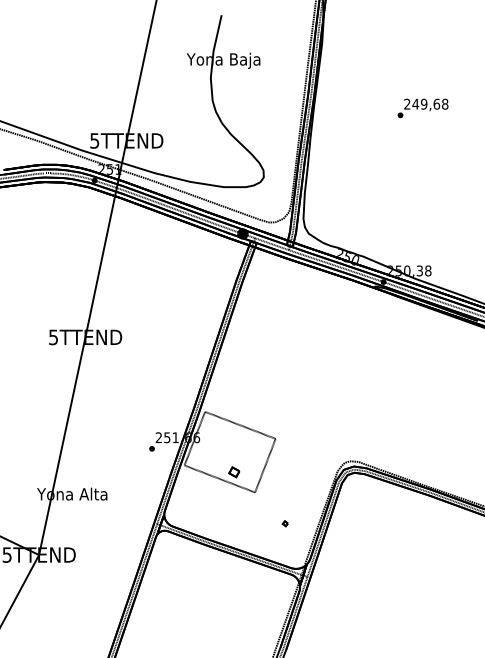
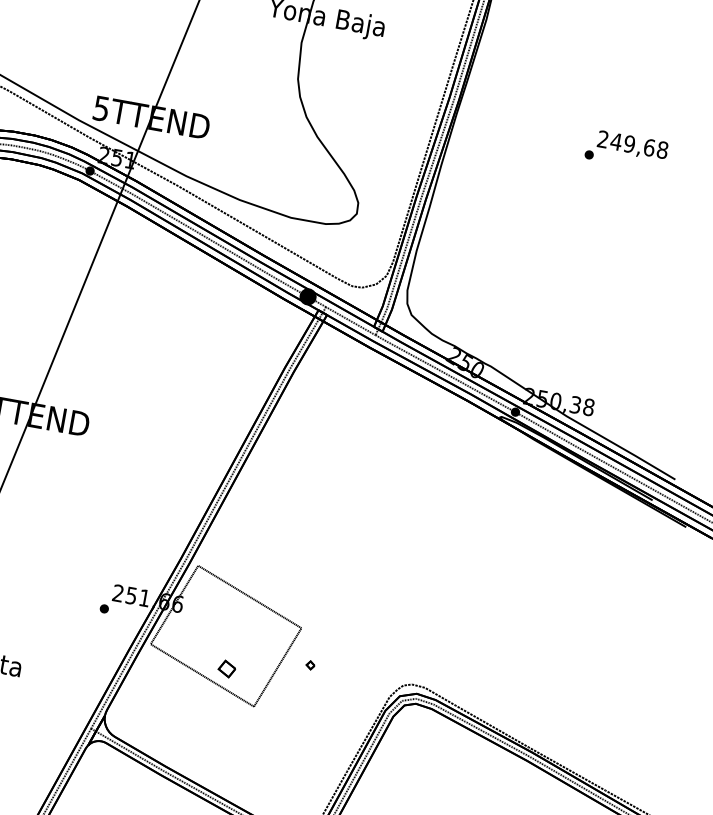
part: (284, 523) -> (309, 664), moved

